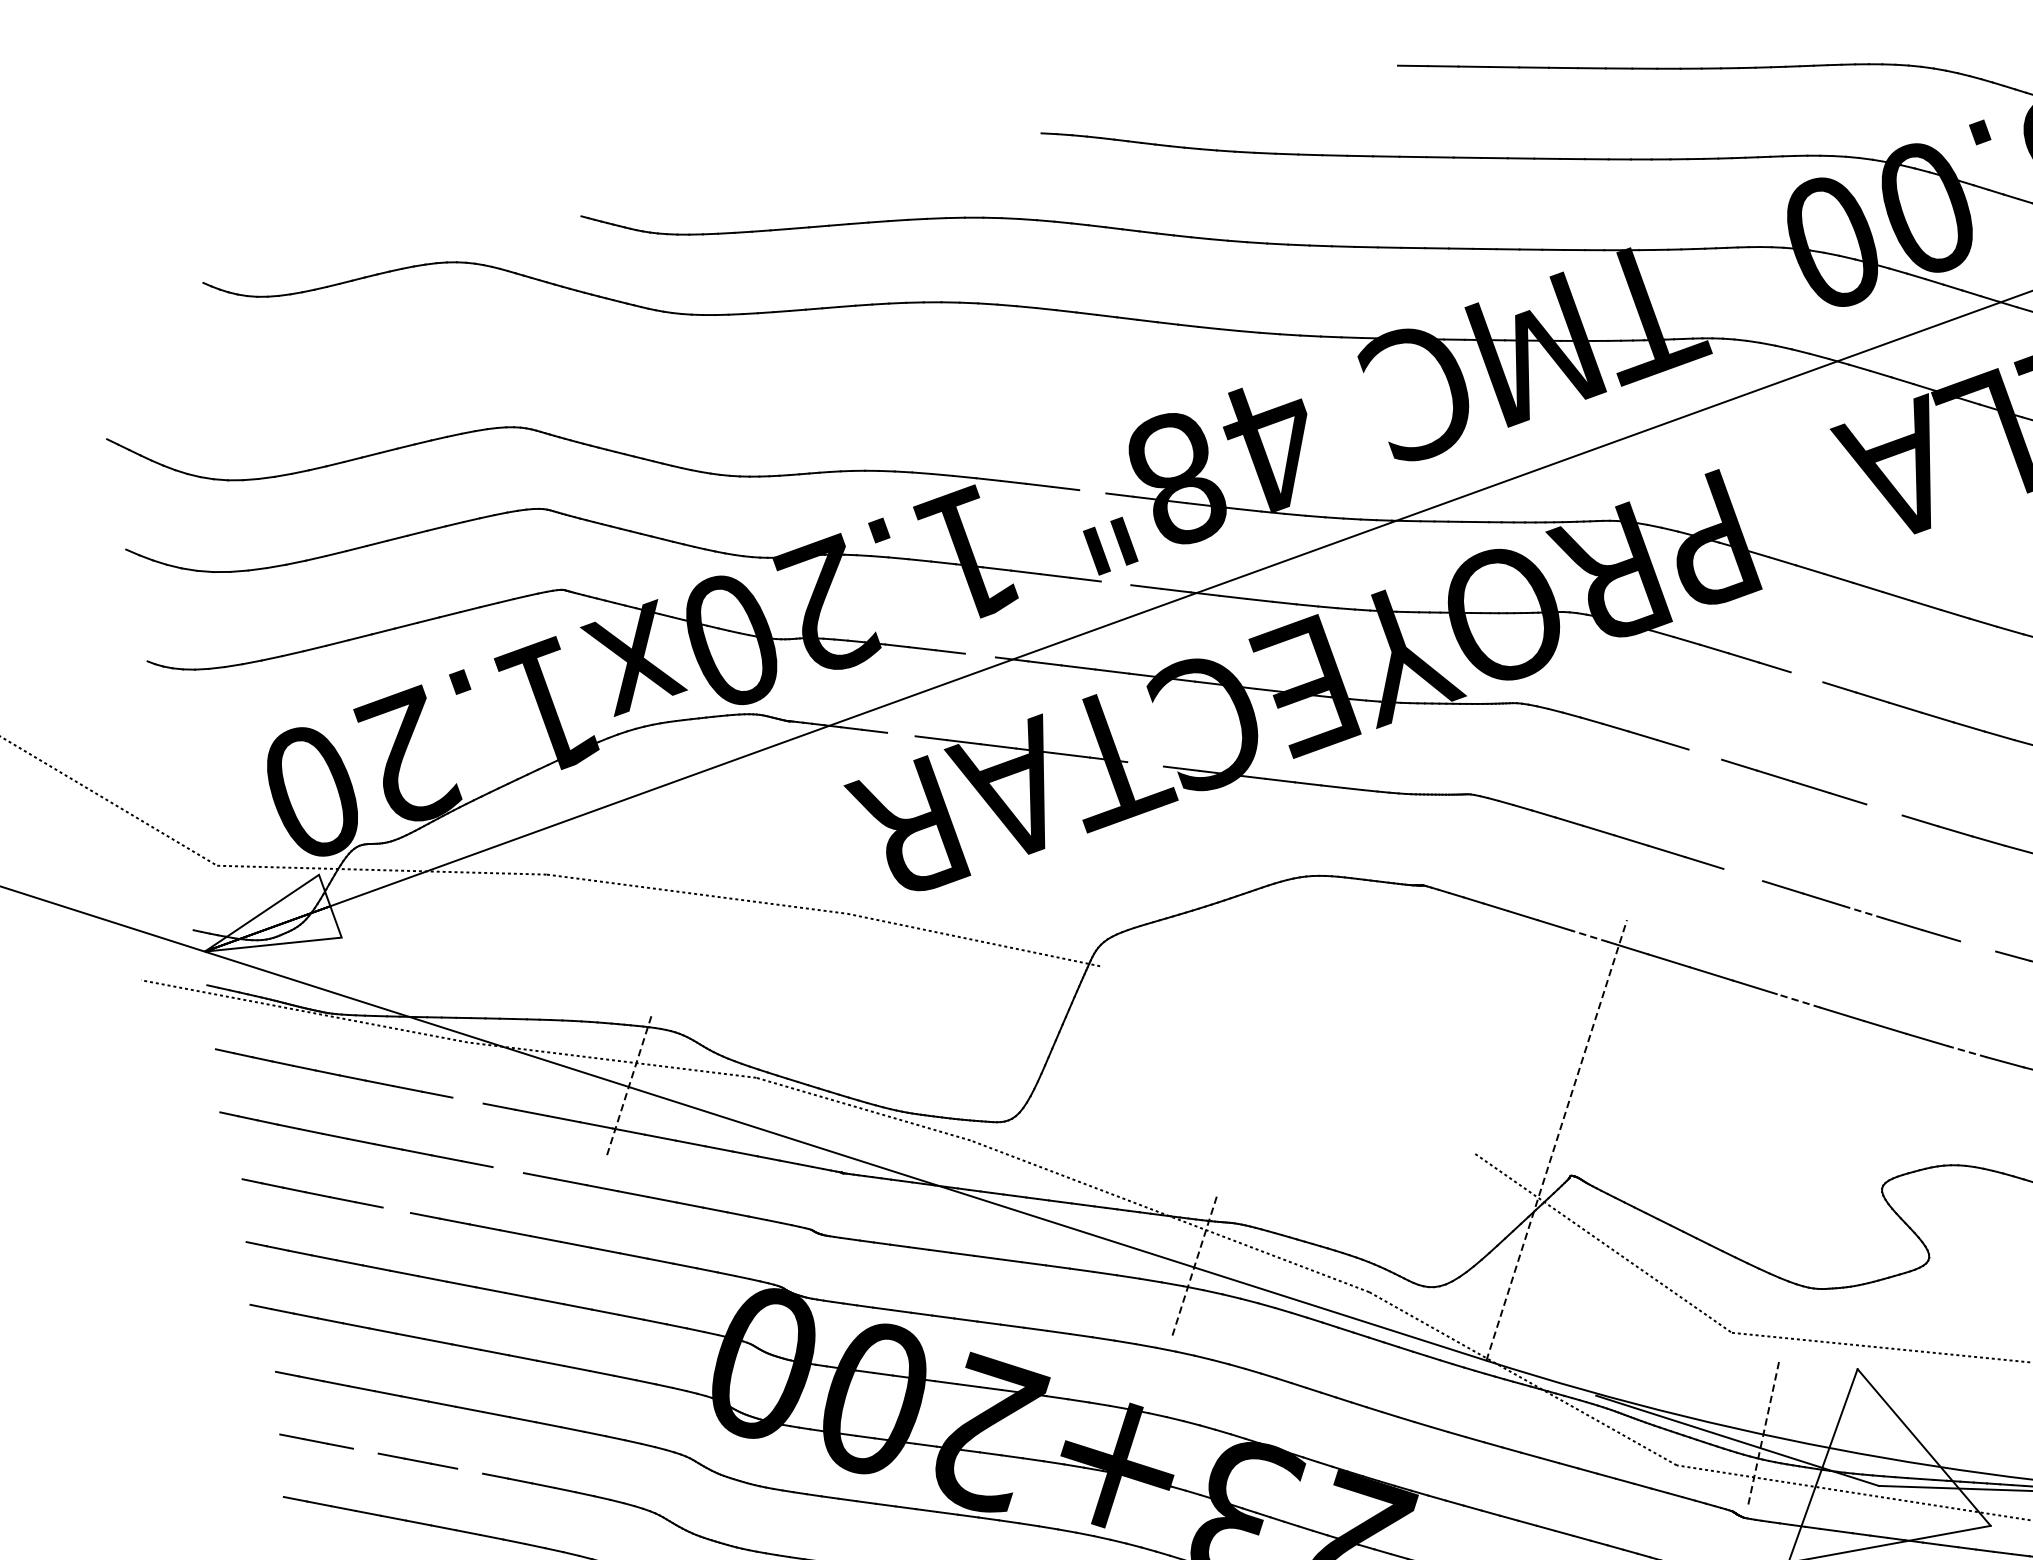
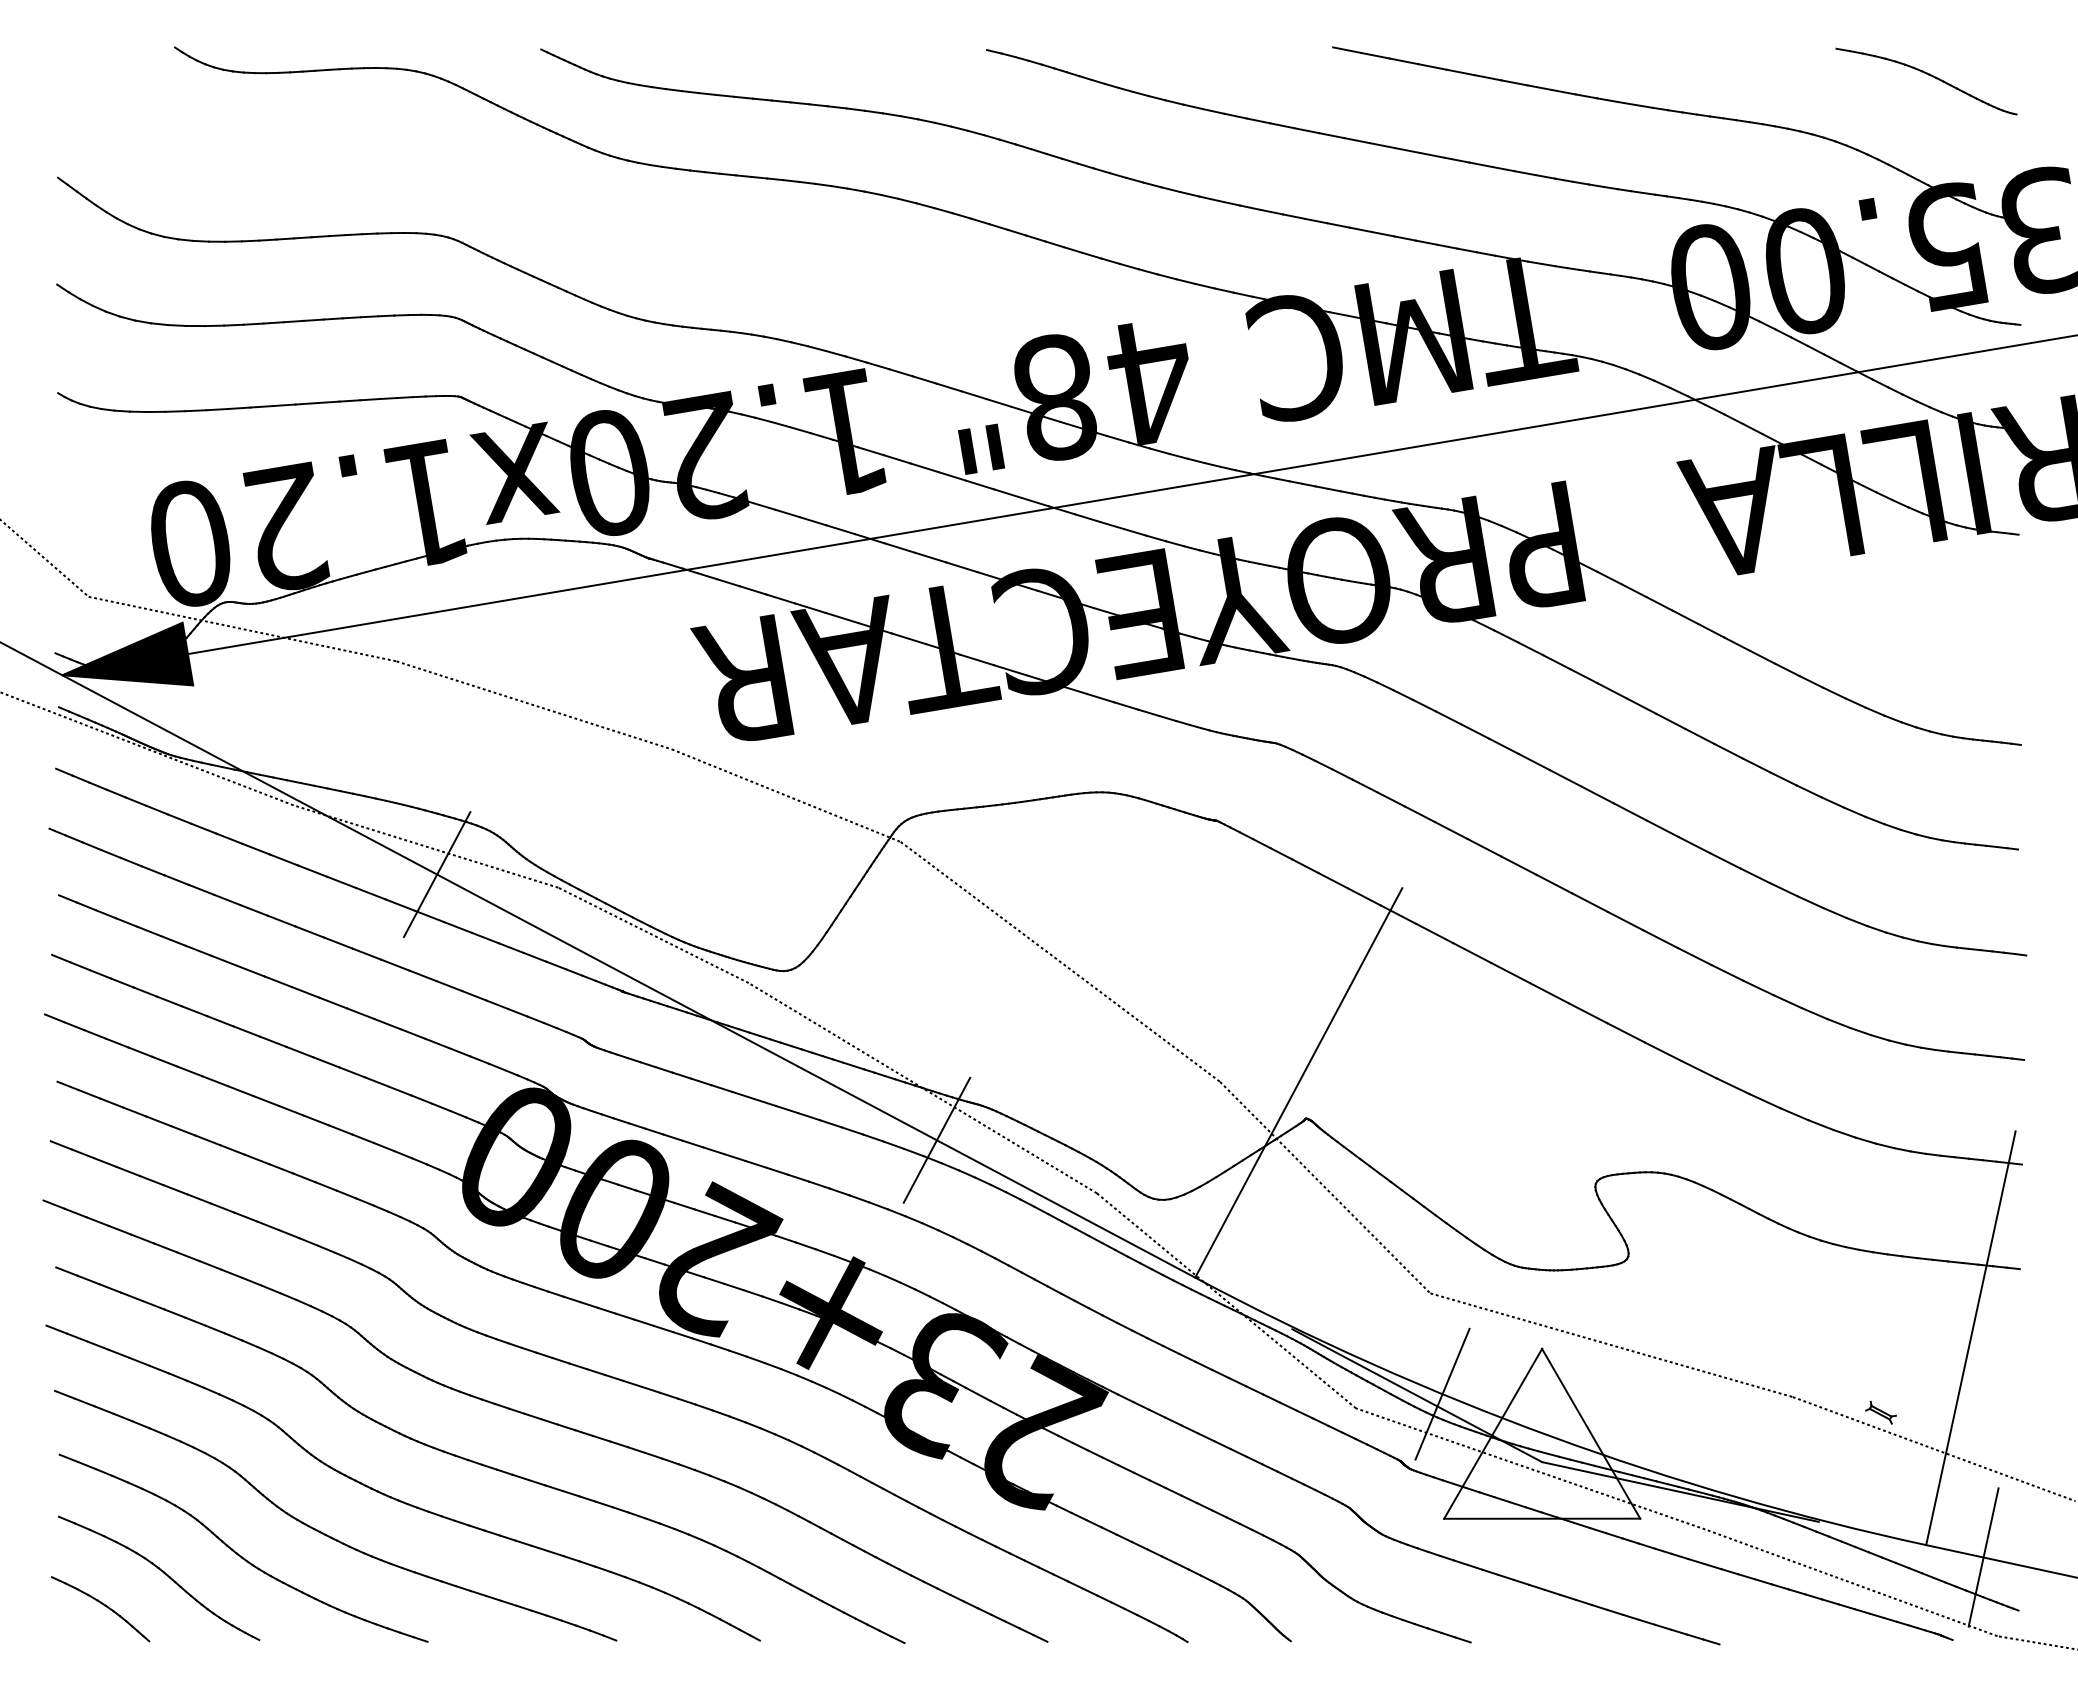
line: (1092, 492) -> (973, 395), added
line: (1116, 582) -> (980, 484), added
line: (980, 655) -> (840, 529), added
line: (1806, 676) -> (1612, 690), added
line: (900, 734) -> (752, 590), added
line: (1704, 753) -> (1503, 745), added
line: (1144, 763) -> (976, 659), added
line: (1884, 809) -> (1662, 828), added
line: (1742, 874) -> (1518, 865), added
line: (1863, 912) -> (1625, 921), dashed -> solid
fill: (267, 916) -> (127, 653), added
line: (1589, 935) -> (1364, 896), dashed -> solid
line: (1978, 946) -> (1727, 972), added
line: (1798, 1001) -> (1549, 993), dashed -> solid
line: (1967, 1051) -> (1699, 1069), dashed -> solid
line: (1288, 1059) -> (1060, 961), added
line: (629, 1086) -> (437, 874), dashed -> solid
line: (467, 1100) -> (283, 859), added
line: (1556, 1139) -> (1298, 1082), dashed -> solid
line: (507, 1169) -> (309, 931), added
line: (396, 1210) -> (198, 950), added
line: (1193, 1267) -> (936, 1140), dashed -> solid
line: (1763, 1434) -> (1442, 1394), dashed -> solid
line: (365, 1451) -> (127, 1171), added
line: (469, 1470) -> (222, 1207), added

